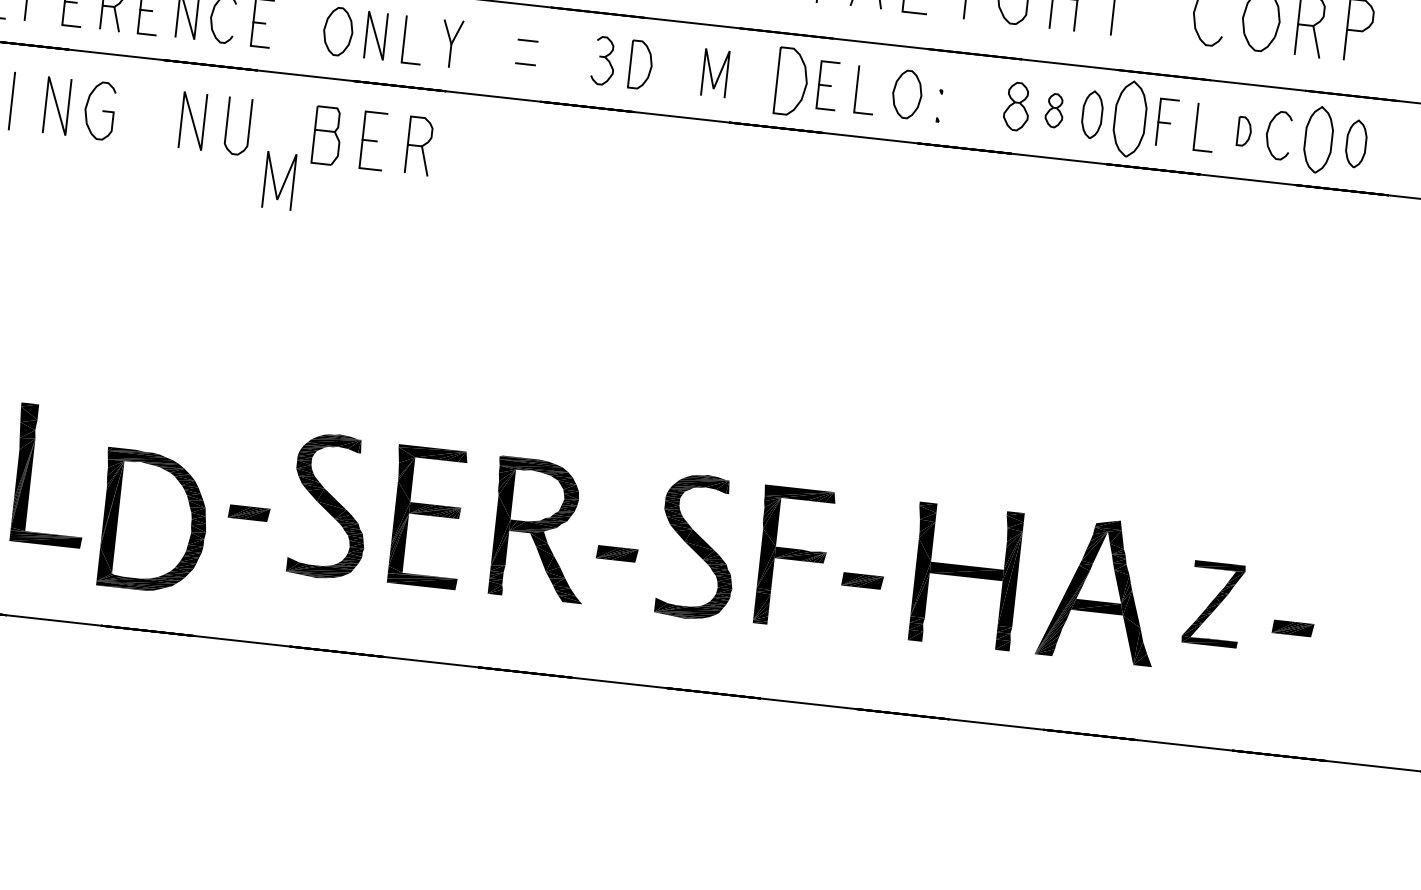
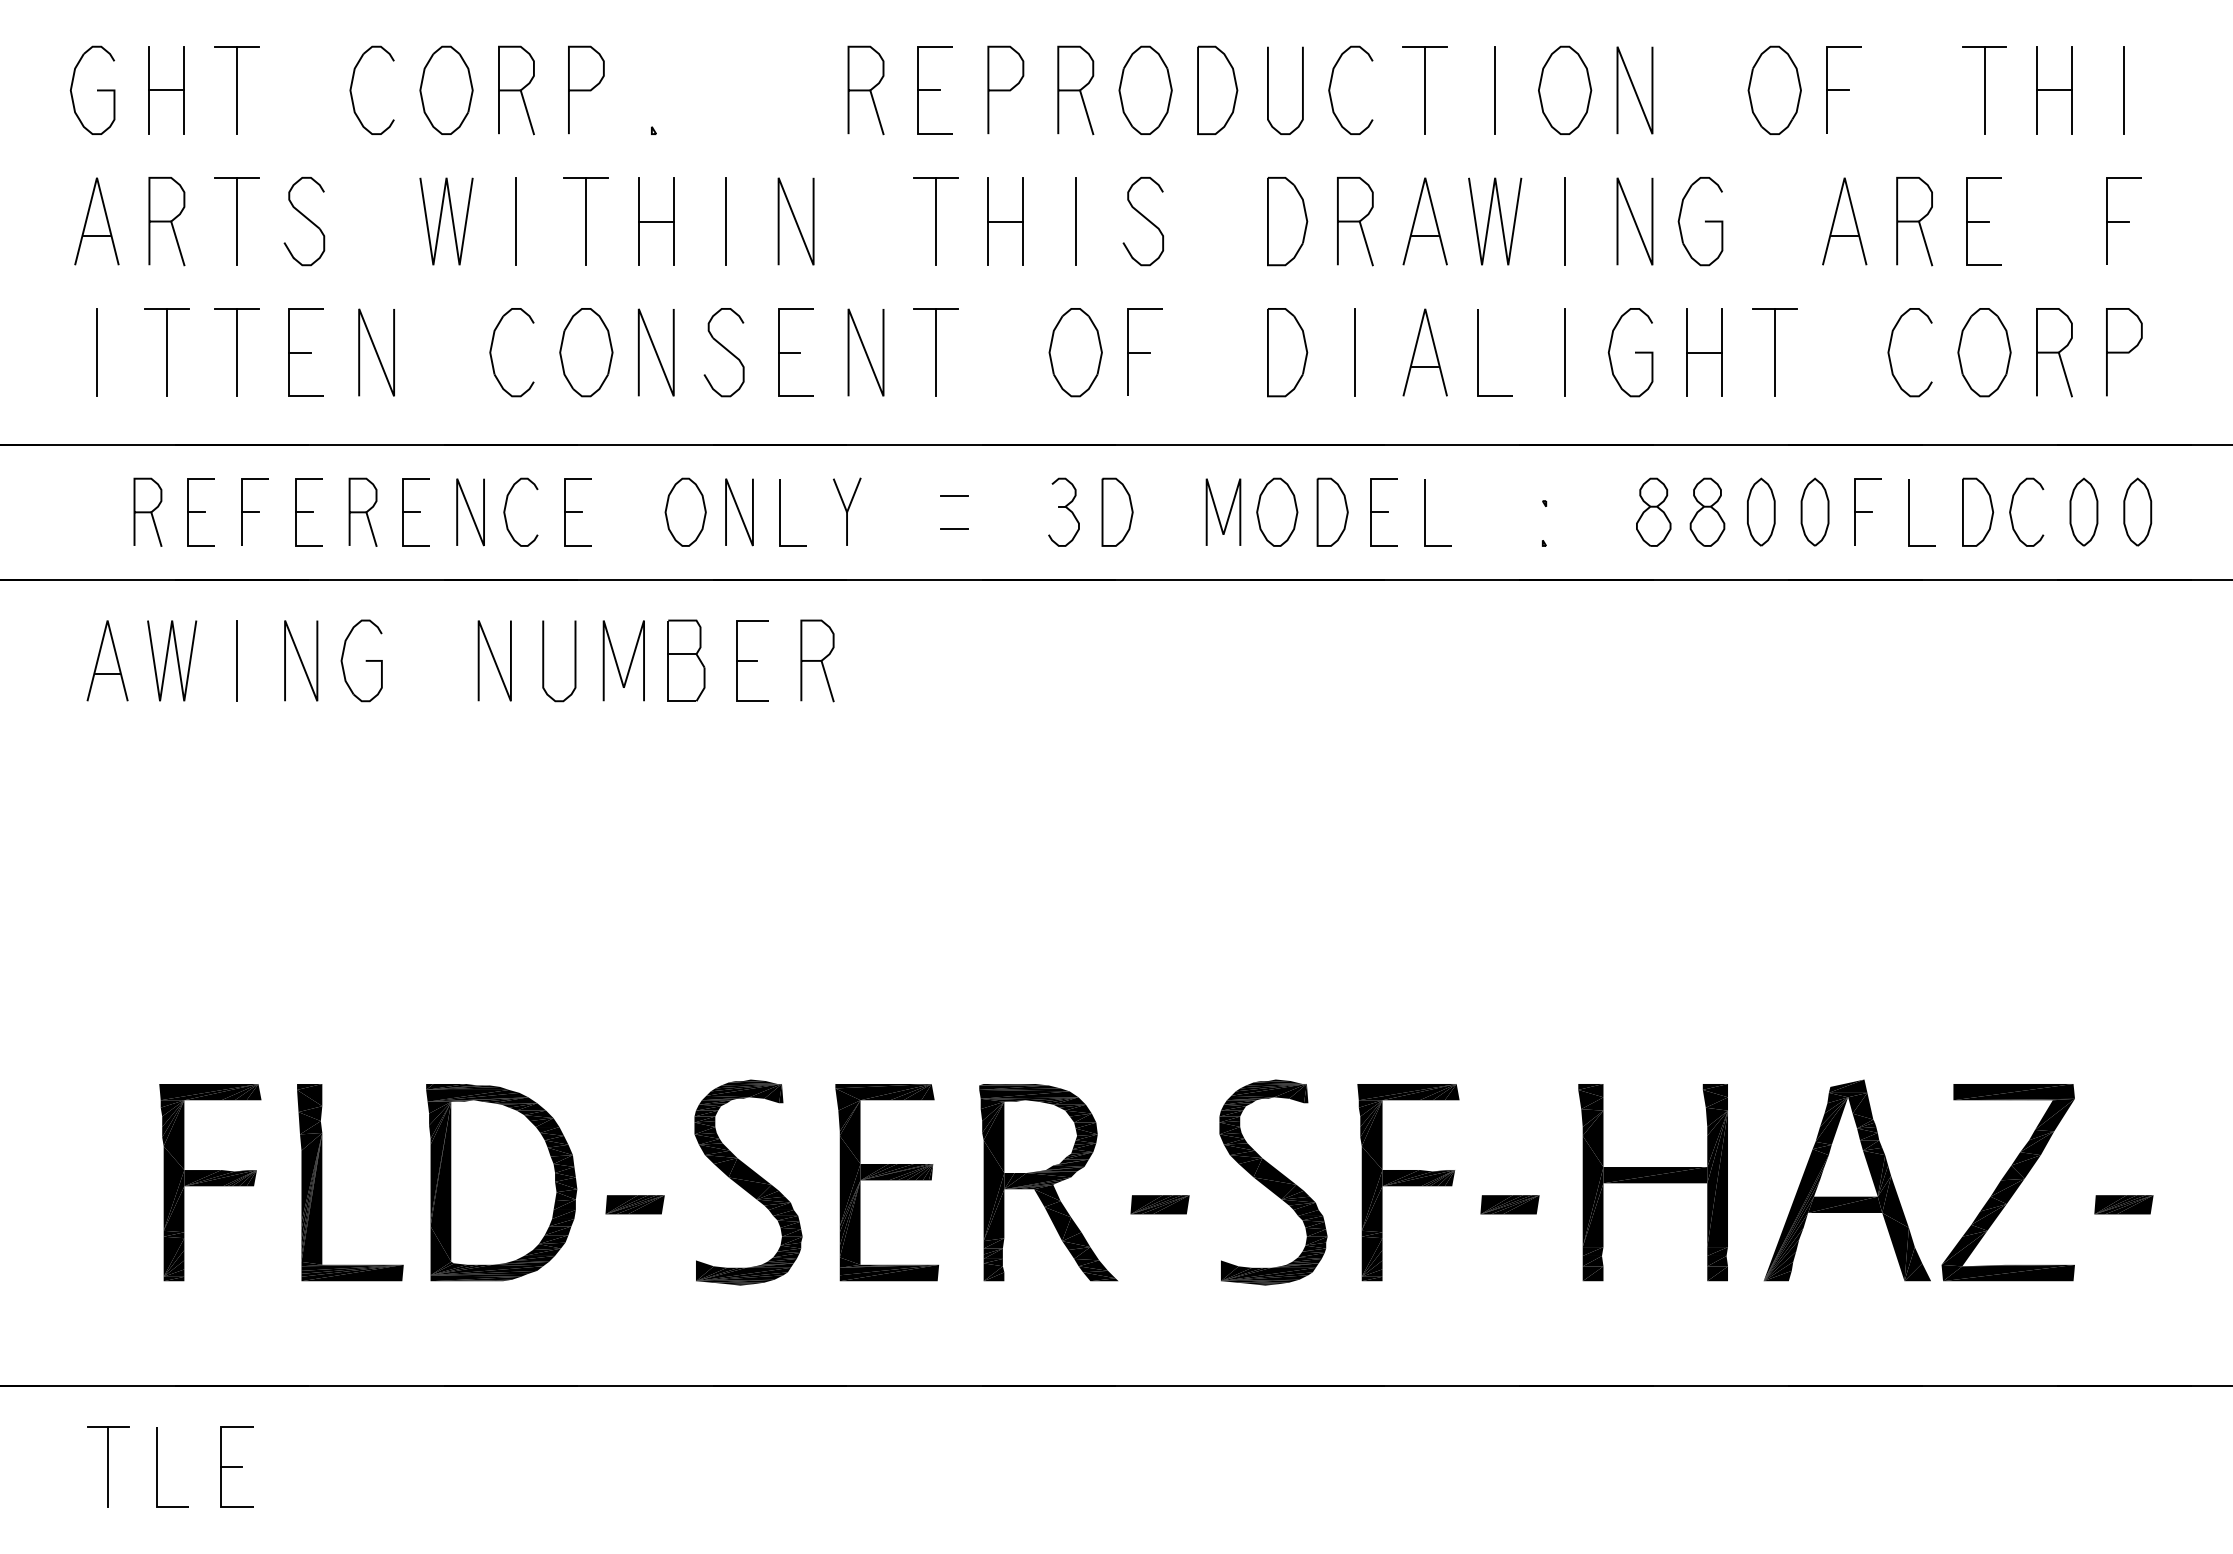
part: (791, 81) -> (1332, 511), size x0.71
part: (907, 93) -> (1277, 511), moved
part: (1054, 110) -> (1707, 511), size x1.43
part: (1129, 118) -> (1814, 511), size x0.62
part: (1244, 131) -> (1978, 511), size x1.67
part: (1318, 139) -> (2083, 511), size x0.71
line: (274, 181) -> (617, 662), moved
part: (153, 521) -> (501, 1182), moved
part: (1213, 603) -> (2007, 1182), size x1.67

